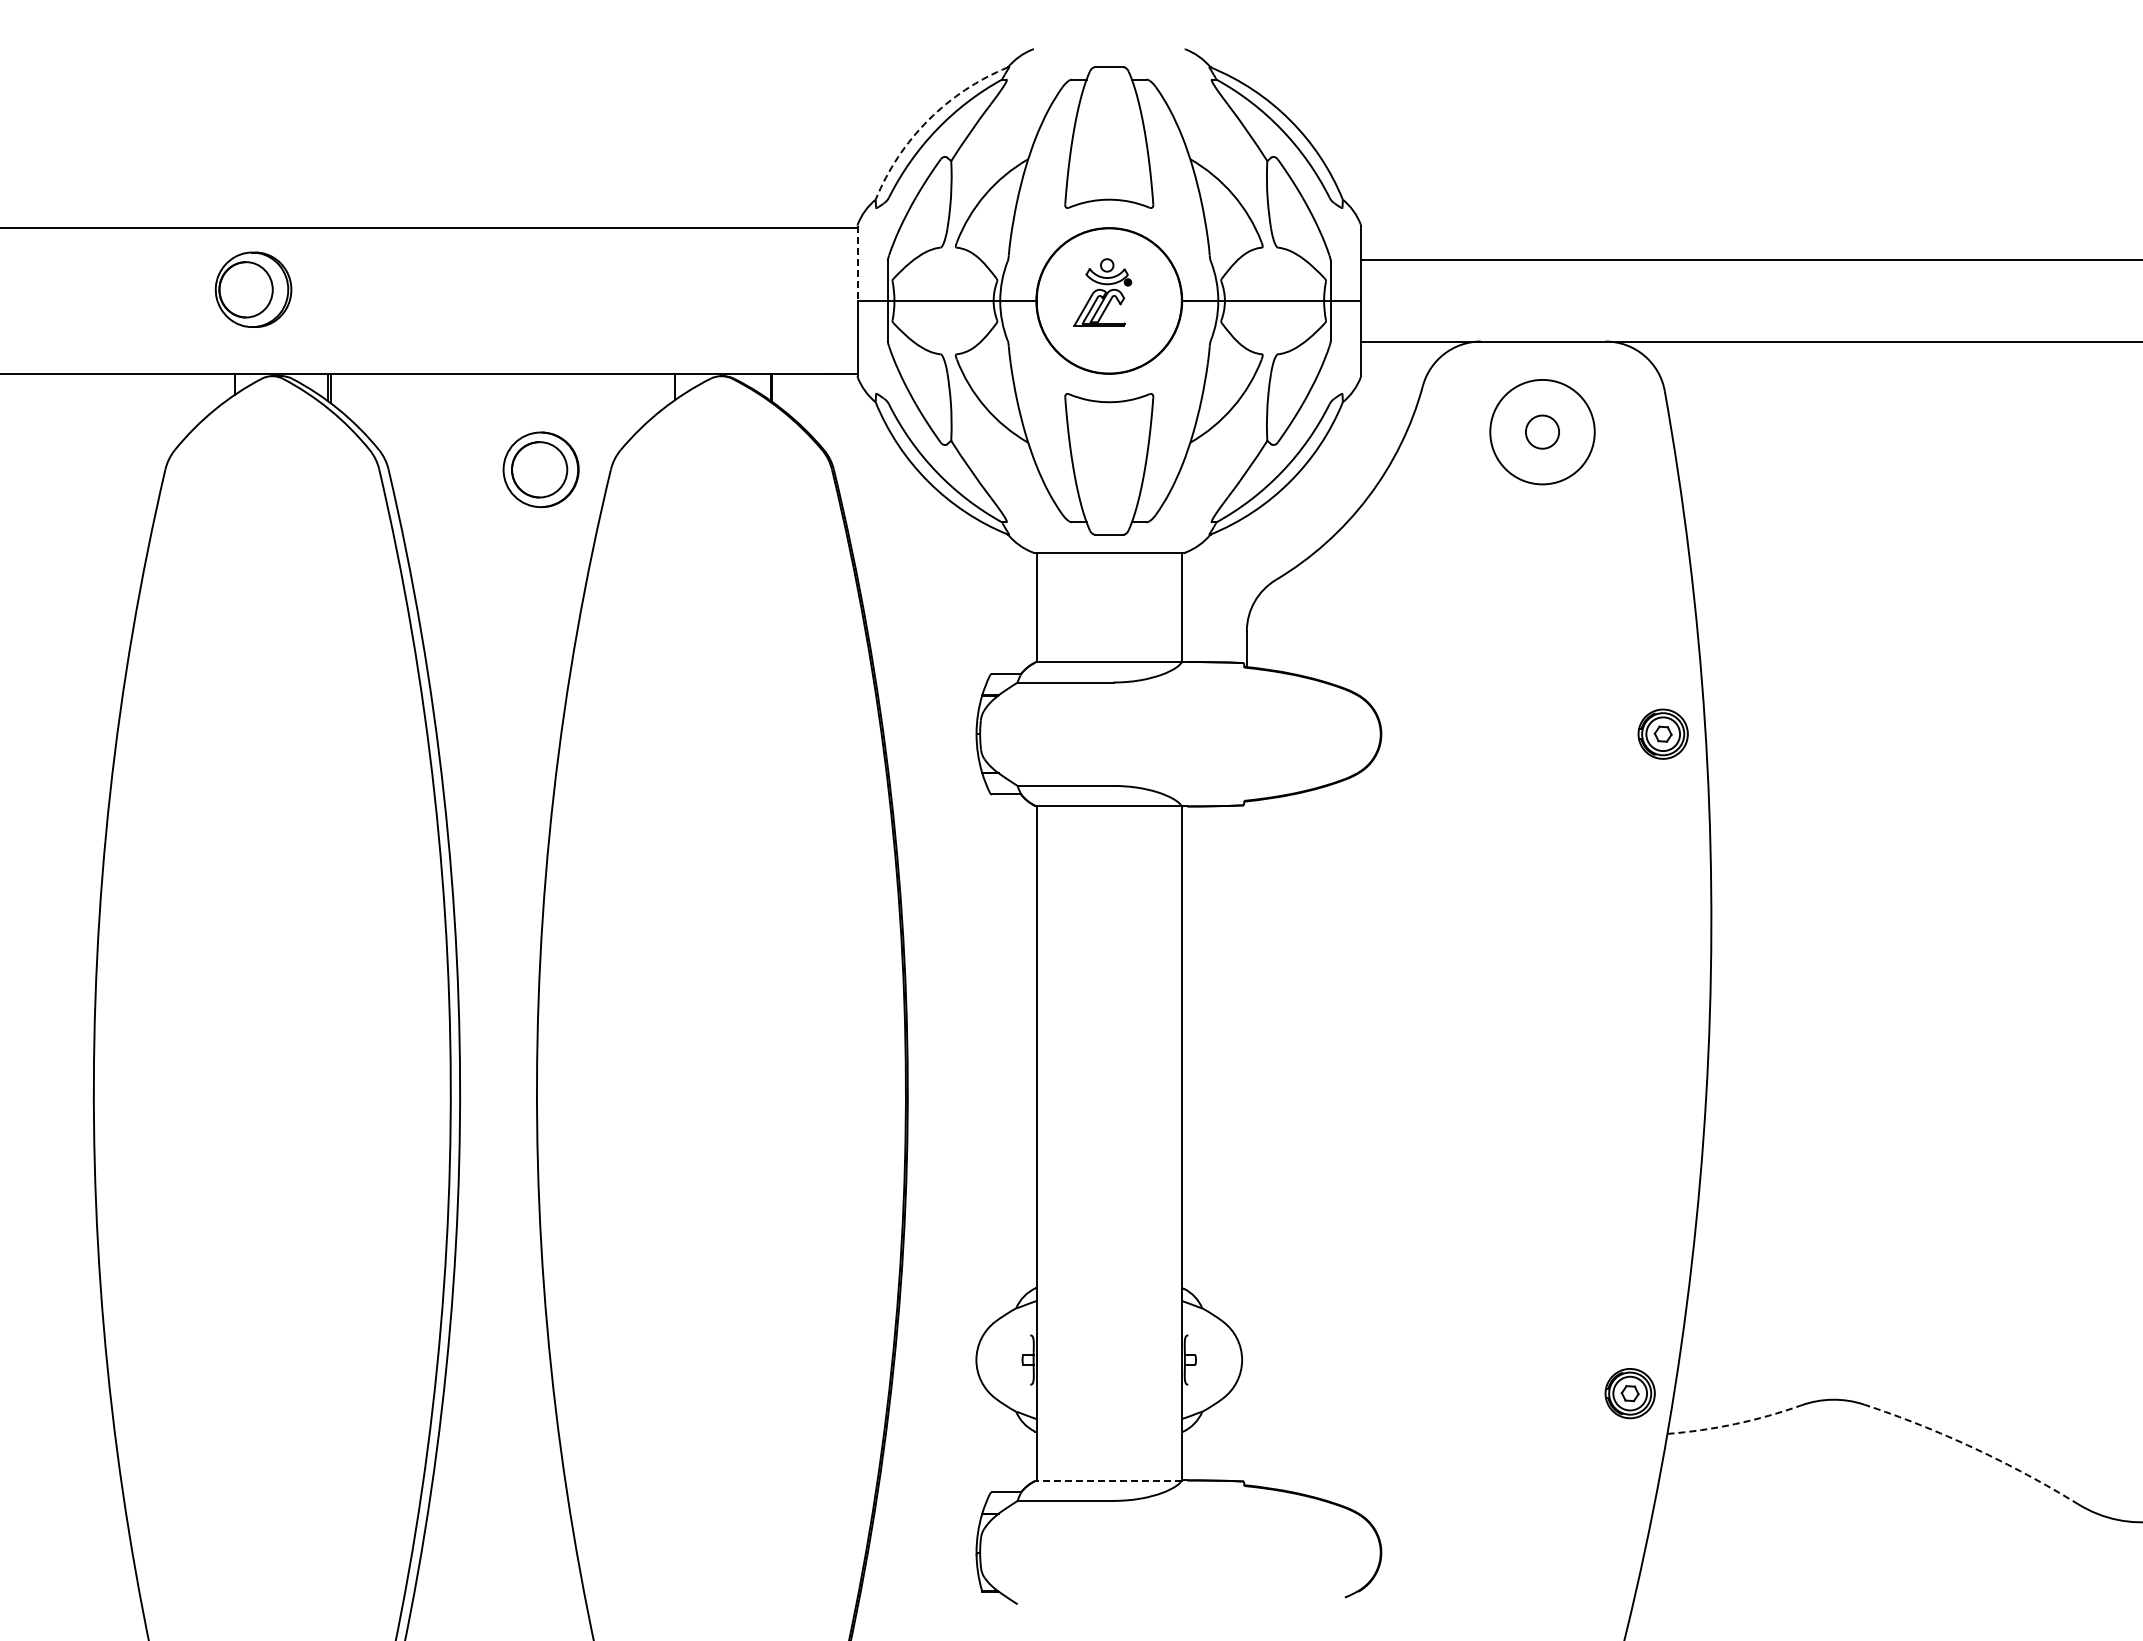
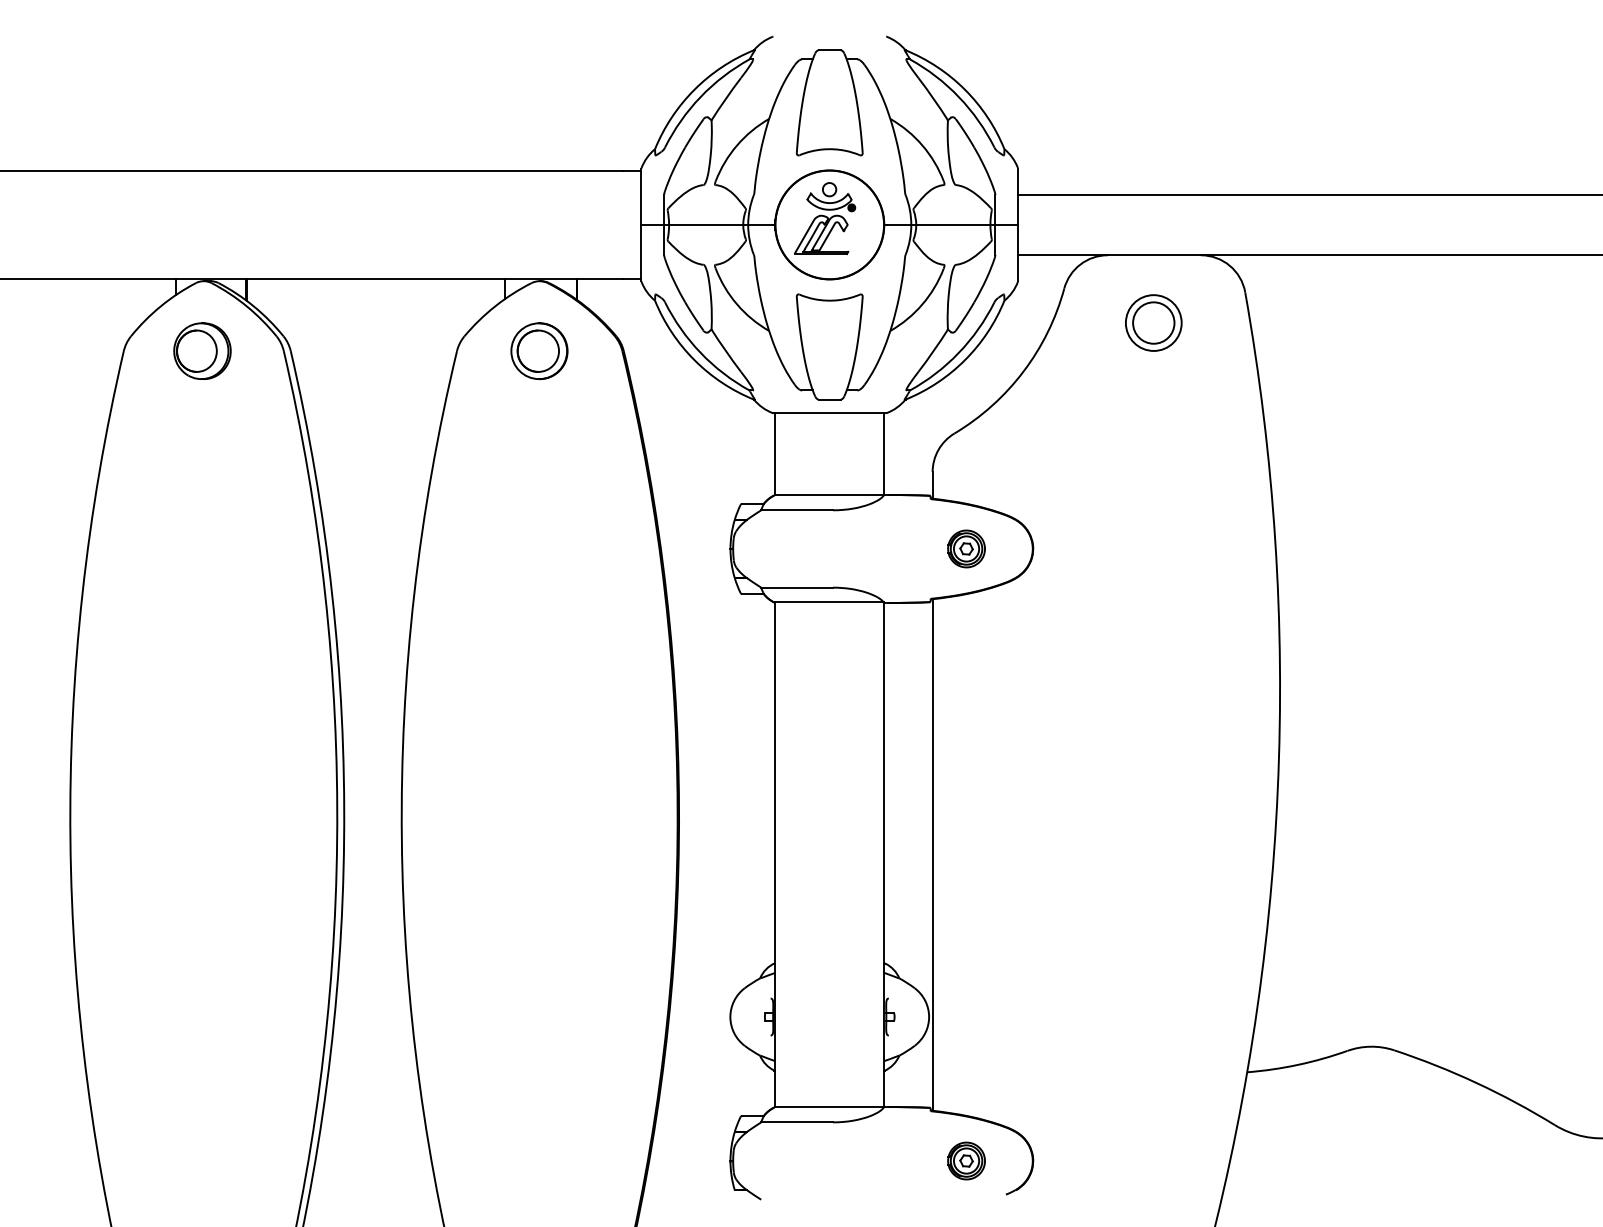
arc: (928, 120) -> (694, 89), dashed -> solid
line: (857, 263) -> (641, 196), dashed -> solid
part: (253, 289) -> (202, 350), moved
part: (1102, 292) -> (824, 218), size x1.43
circle: (1542, 431) -> (1153, 322), size x0.71
circle: (1542, 431) -> (1153, 322), size x1.67
part: (540, 469) -> (538, 350), moved
part: (1662, 733) -> (966, 548), moved
line: (1246, 1143) -> (932, 855), added
part: (1629, 1393) -> (966, 1160), moved
arc: (1735, 1424) -> (1298, 1065), dashed -> solid
arc: (1974, 1448) -> (1476, 1083), dashed -> solid
line: (1108, 1480) -> (829, 1107), dashed -> solid

